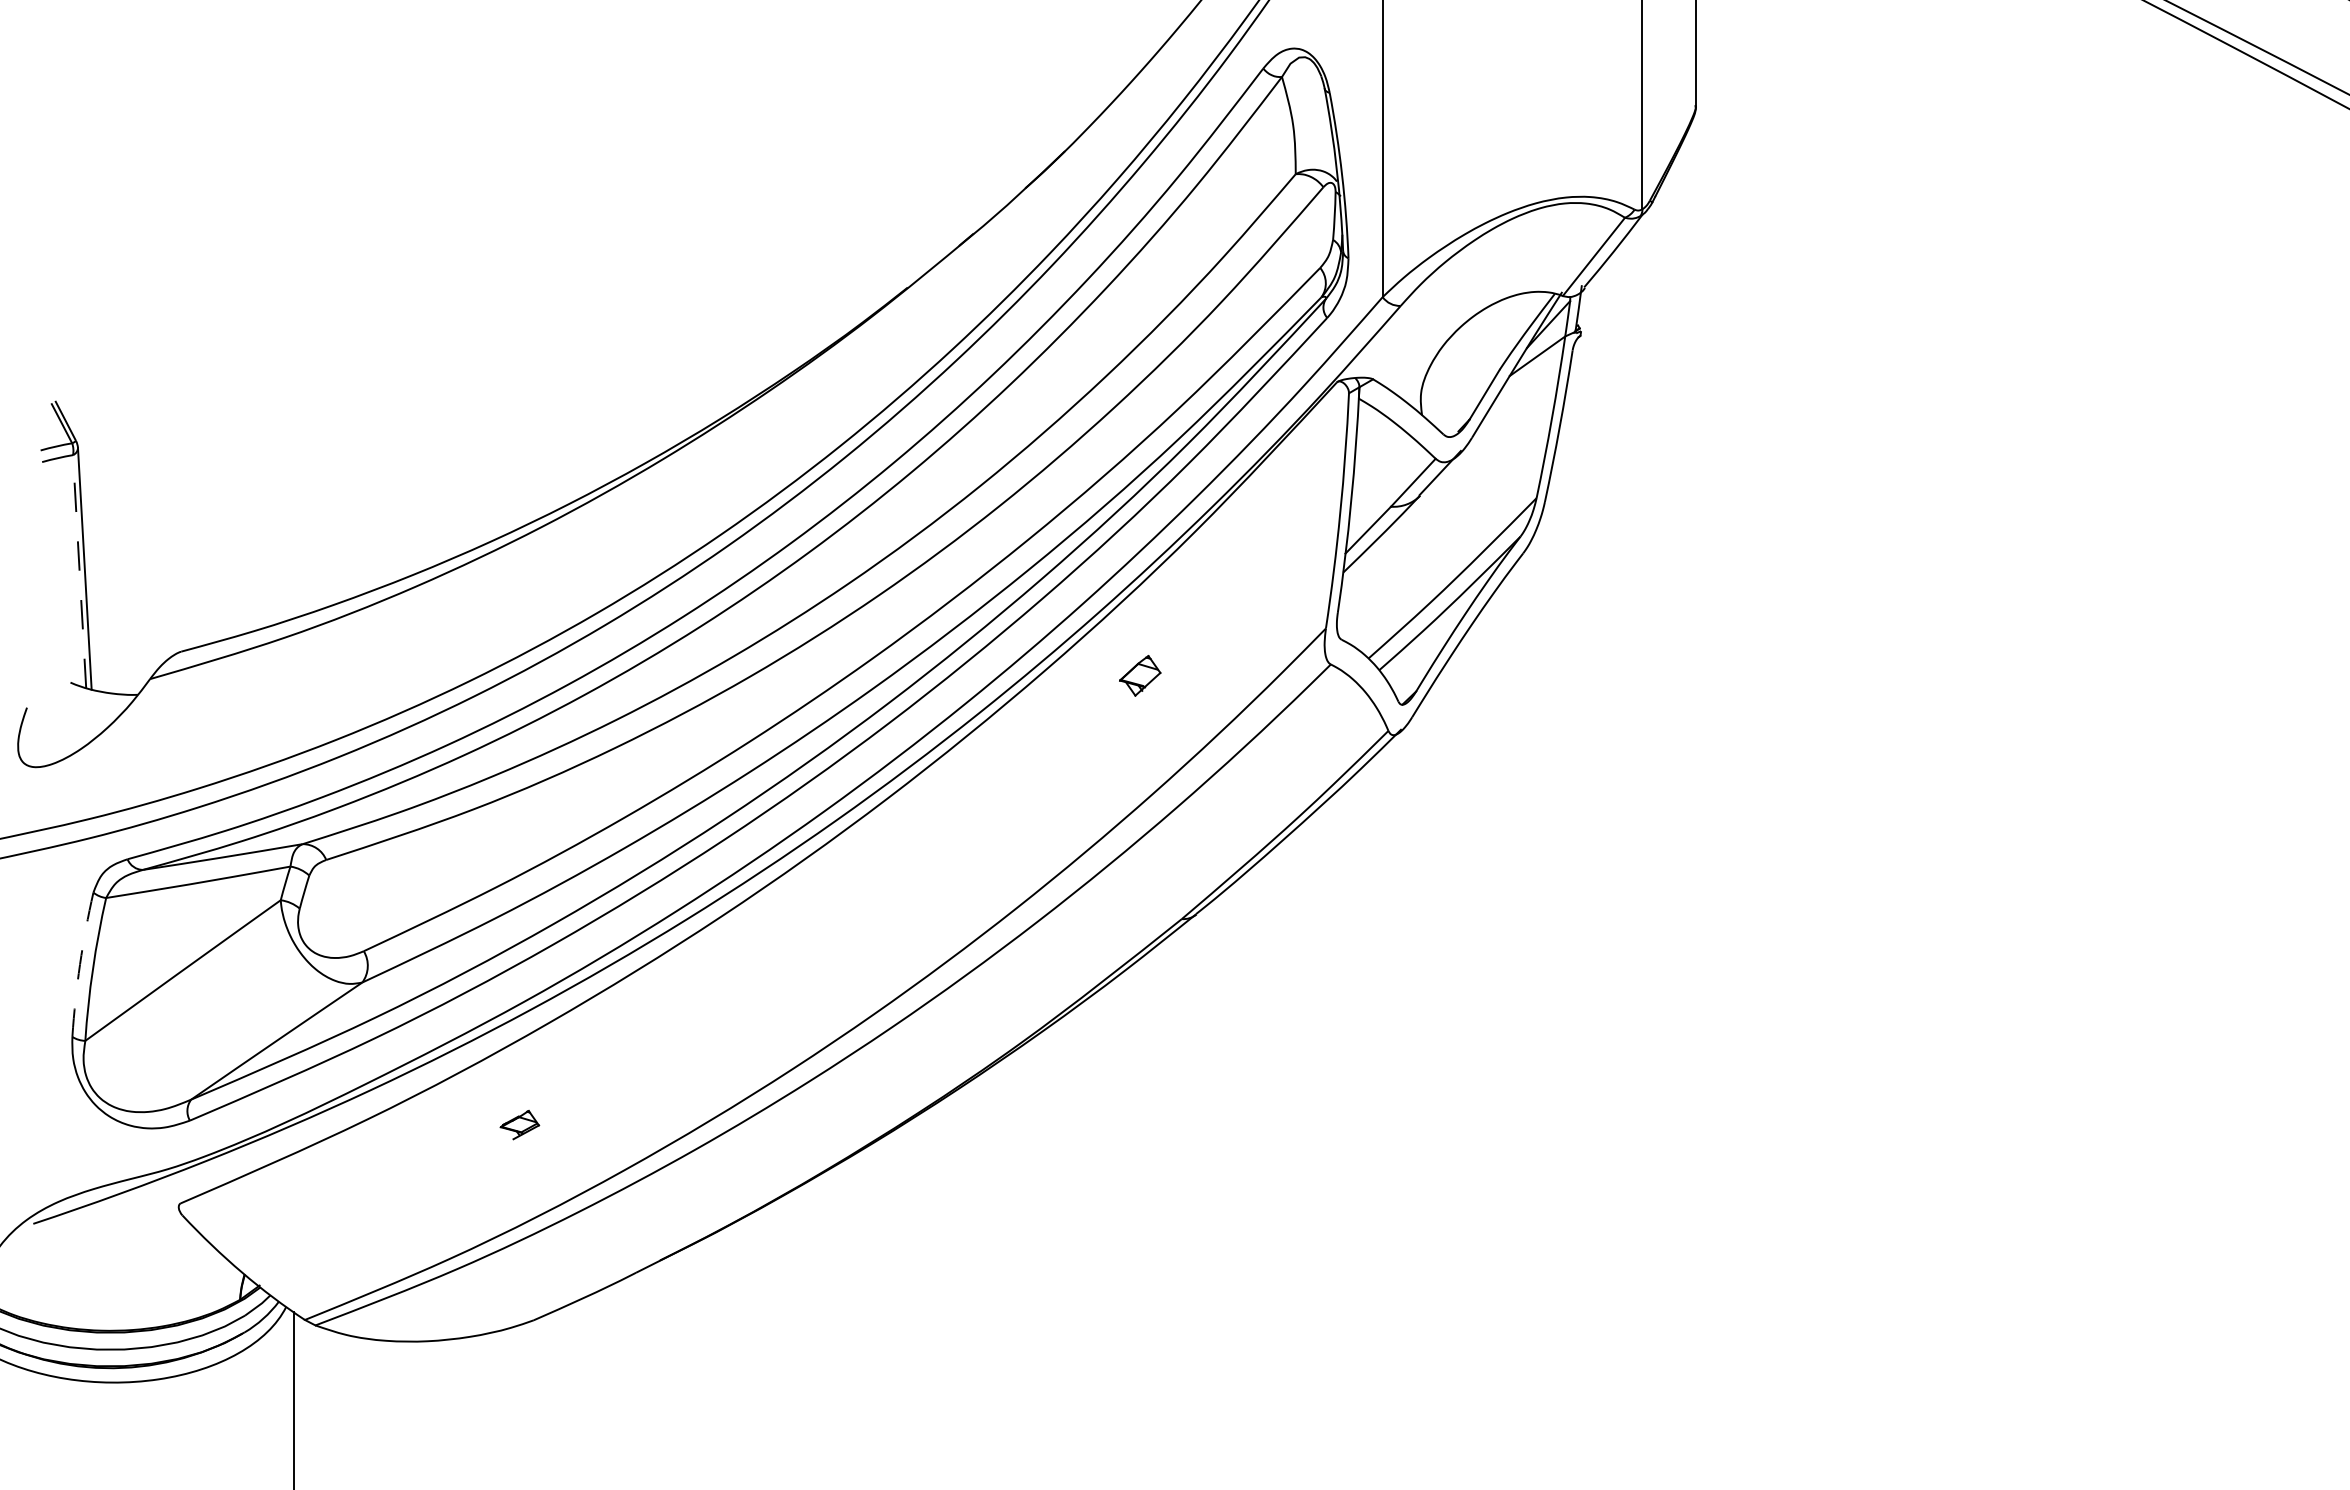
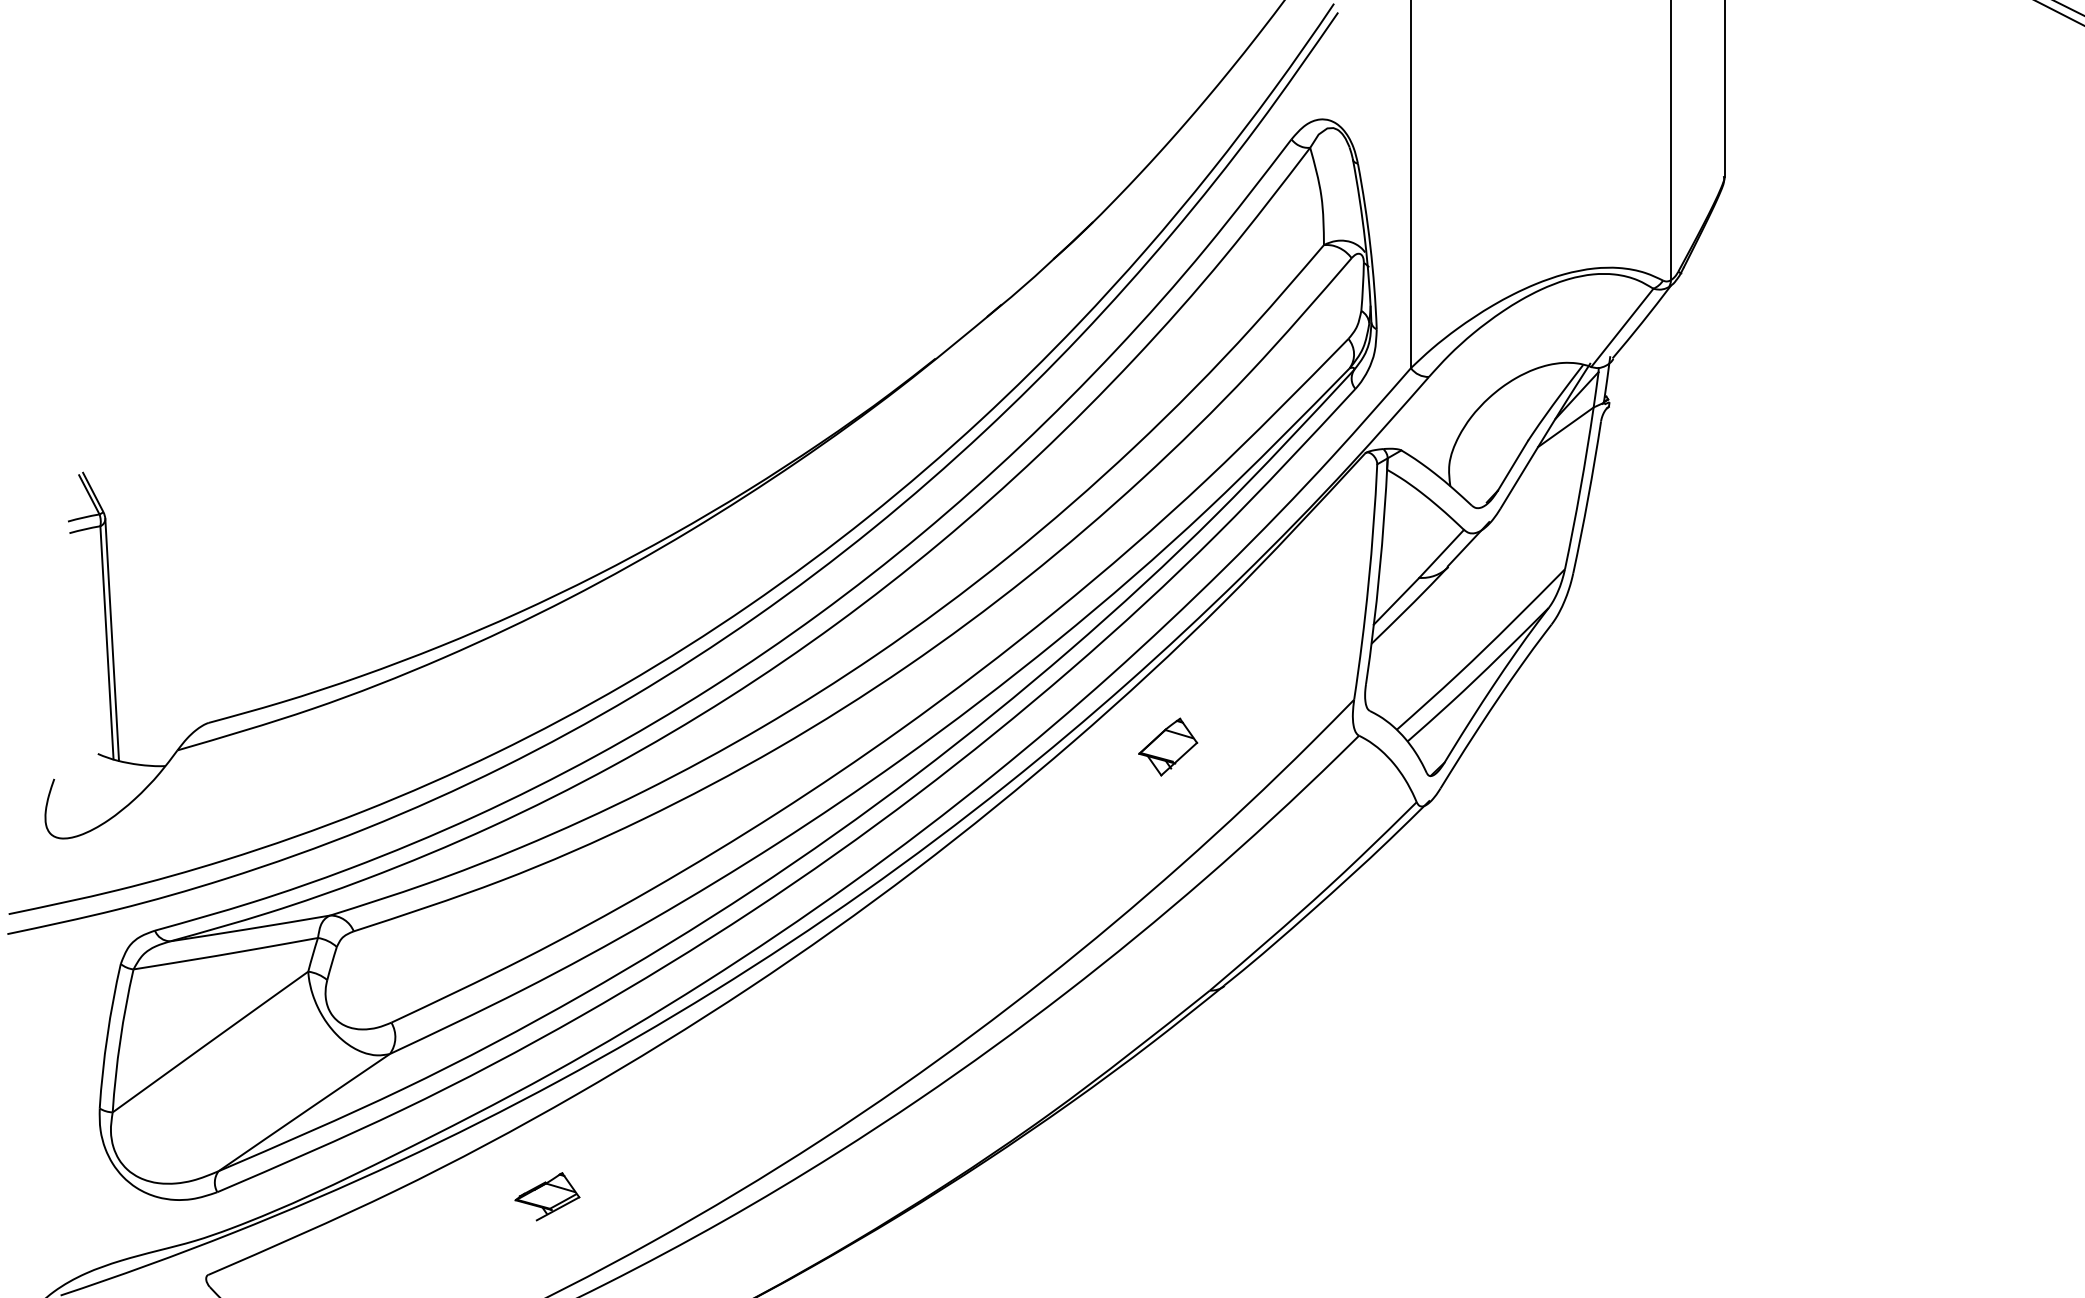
line: (79, 571) -> (106, 642), dashed -> solid
part: (1140, 675) -> (1168, 746), size x1.43
arc: (80, 964) -> (107, 1035), dashed -> solid
part: (519, 1124) -> (547, 1196), size x1.67

